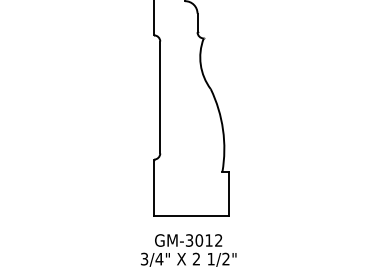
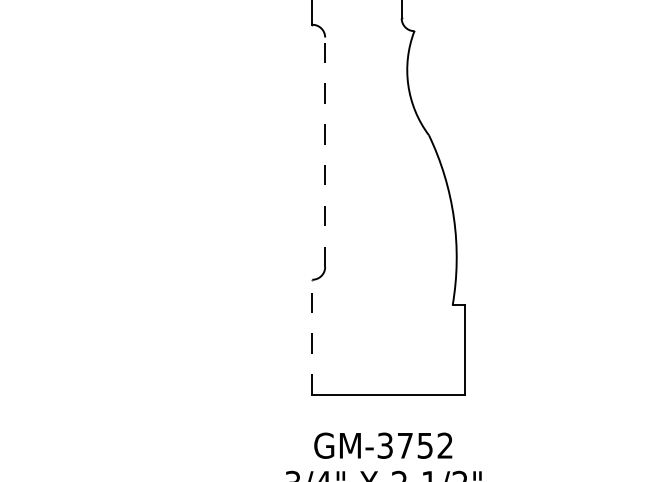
line: (160, 97) -> (325, 152), solid -> dashed
line: (154, 187) -> (313, 336), solid -> dashed
text: (203, 240) -> (413, 445), GM-3012 -> GM-3752

